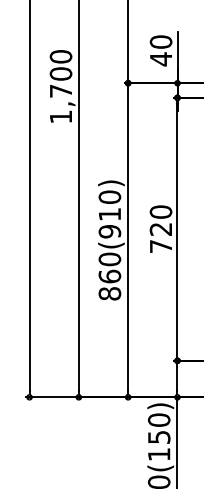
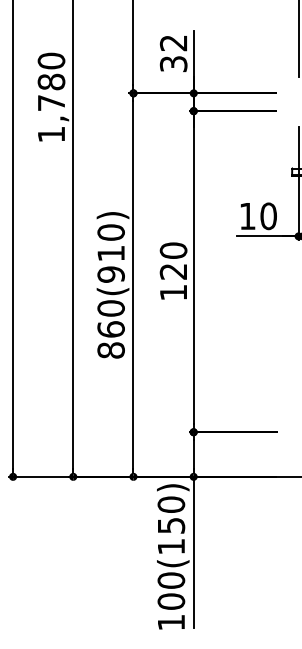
text: (160, 50) -> (173, 53), 40 -> 32
text: (61, 73) -> (51, 81), 1,700 -> 1,780
text: (160, 246) -> (173, 292), 720 -> 120

